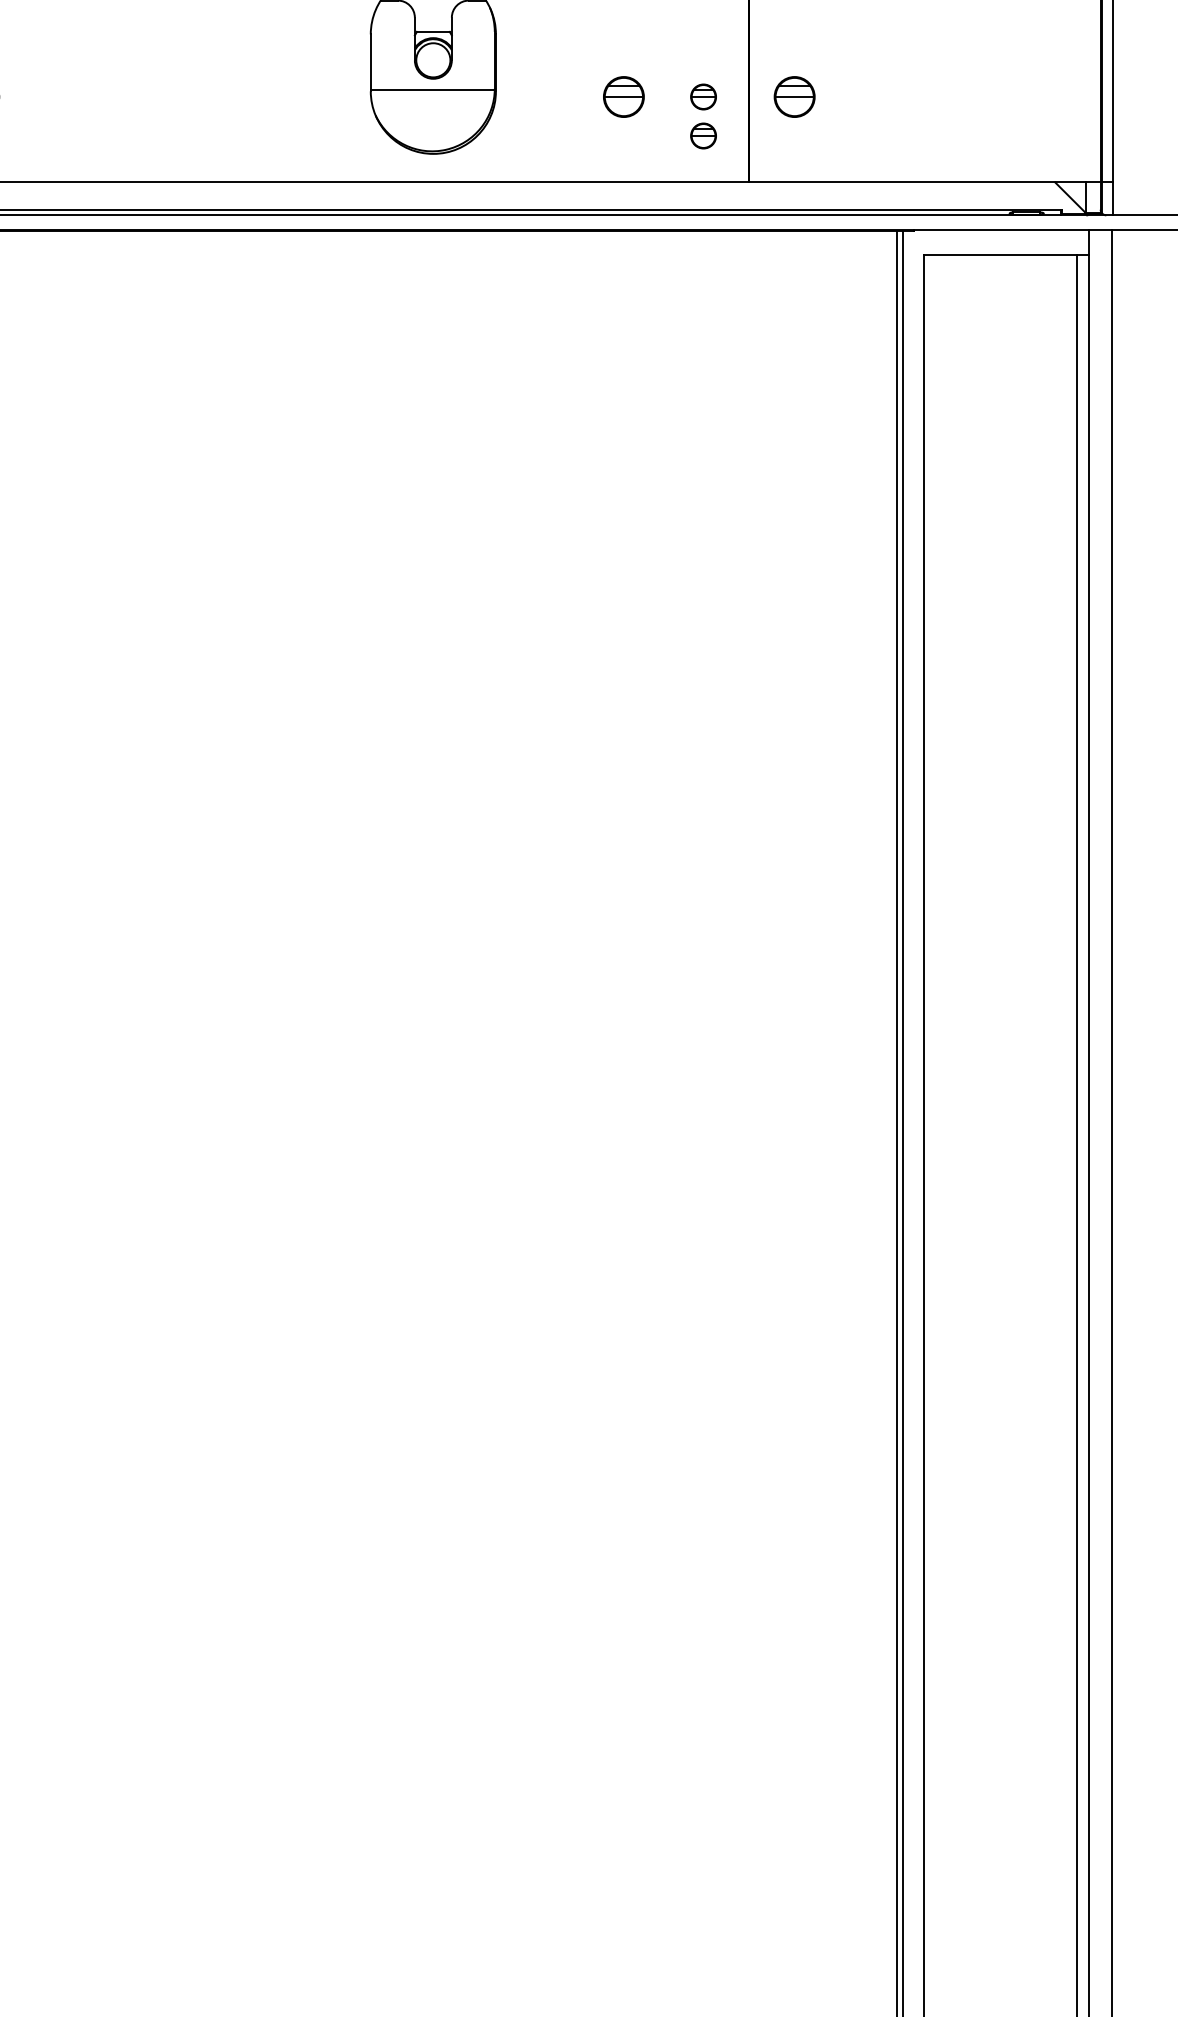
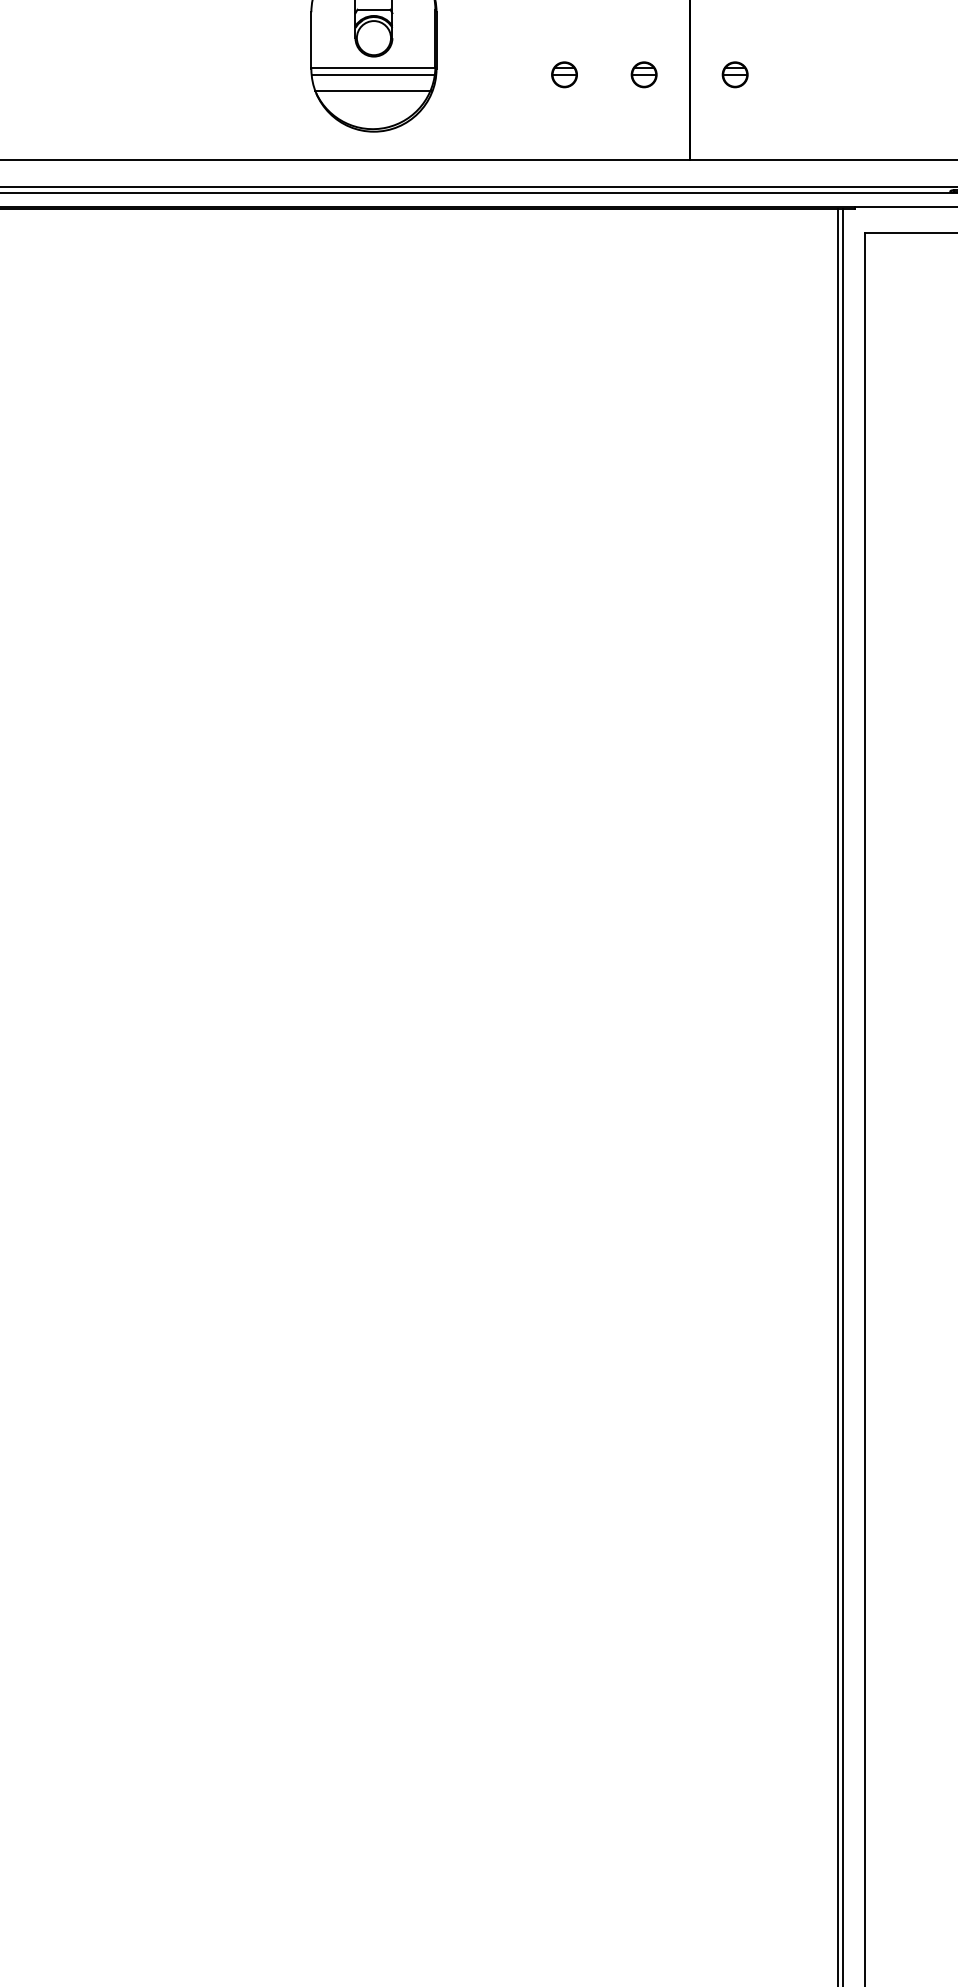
part: (623, 96) -> (564, 74), size x0.62
part: (794, 96) -> (735, 74), size x0.62
line: (432, 97) -> (373, 75), added
line: (431, 112) -> (372, 90), added
part: (703, 135) -> (644, 113), removed

